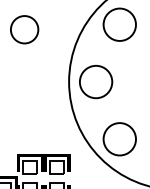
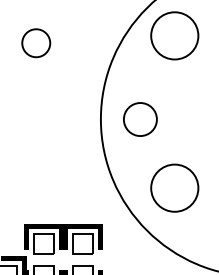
circle: (24, 29) -> (35, 42), size x0.7
circle: (96, 82) -> (140, 120), size x0.7
circle: (119, 139) -> (174, 188), moved

